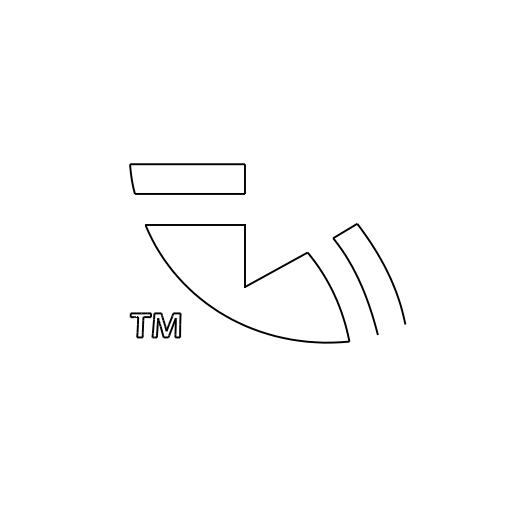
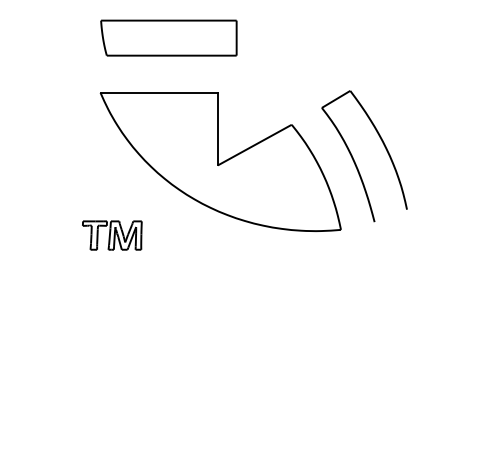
part: (187, 178) -> (168, 37), moved
part: (155, 325) -> (112, 235), moved

